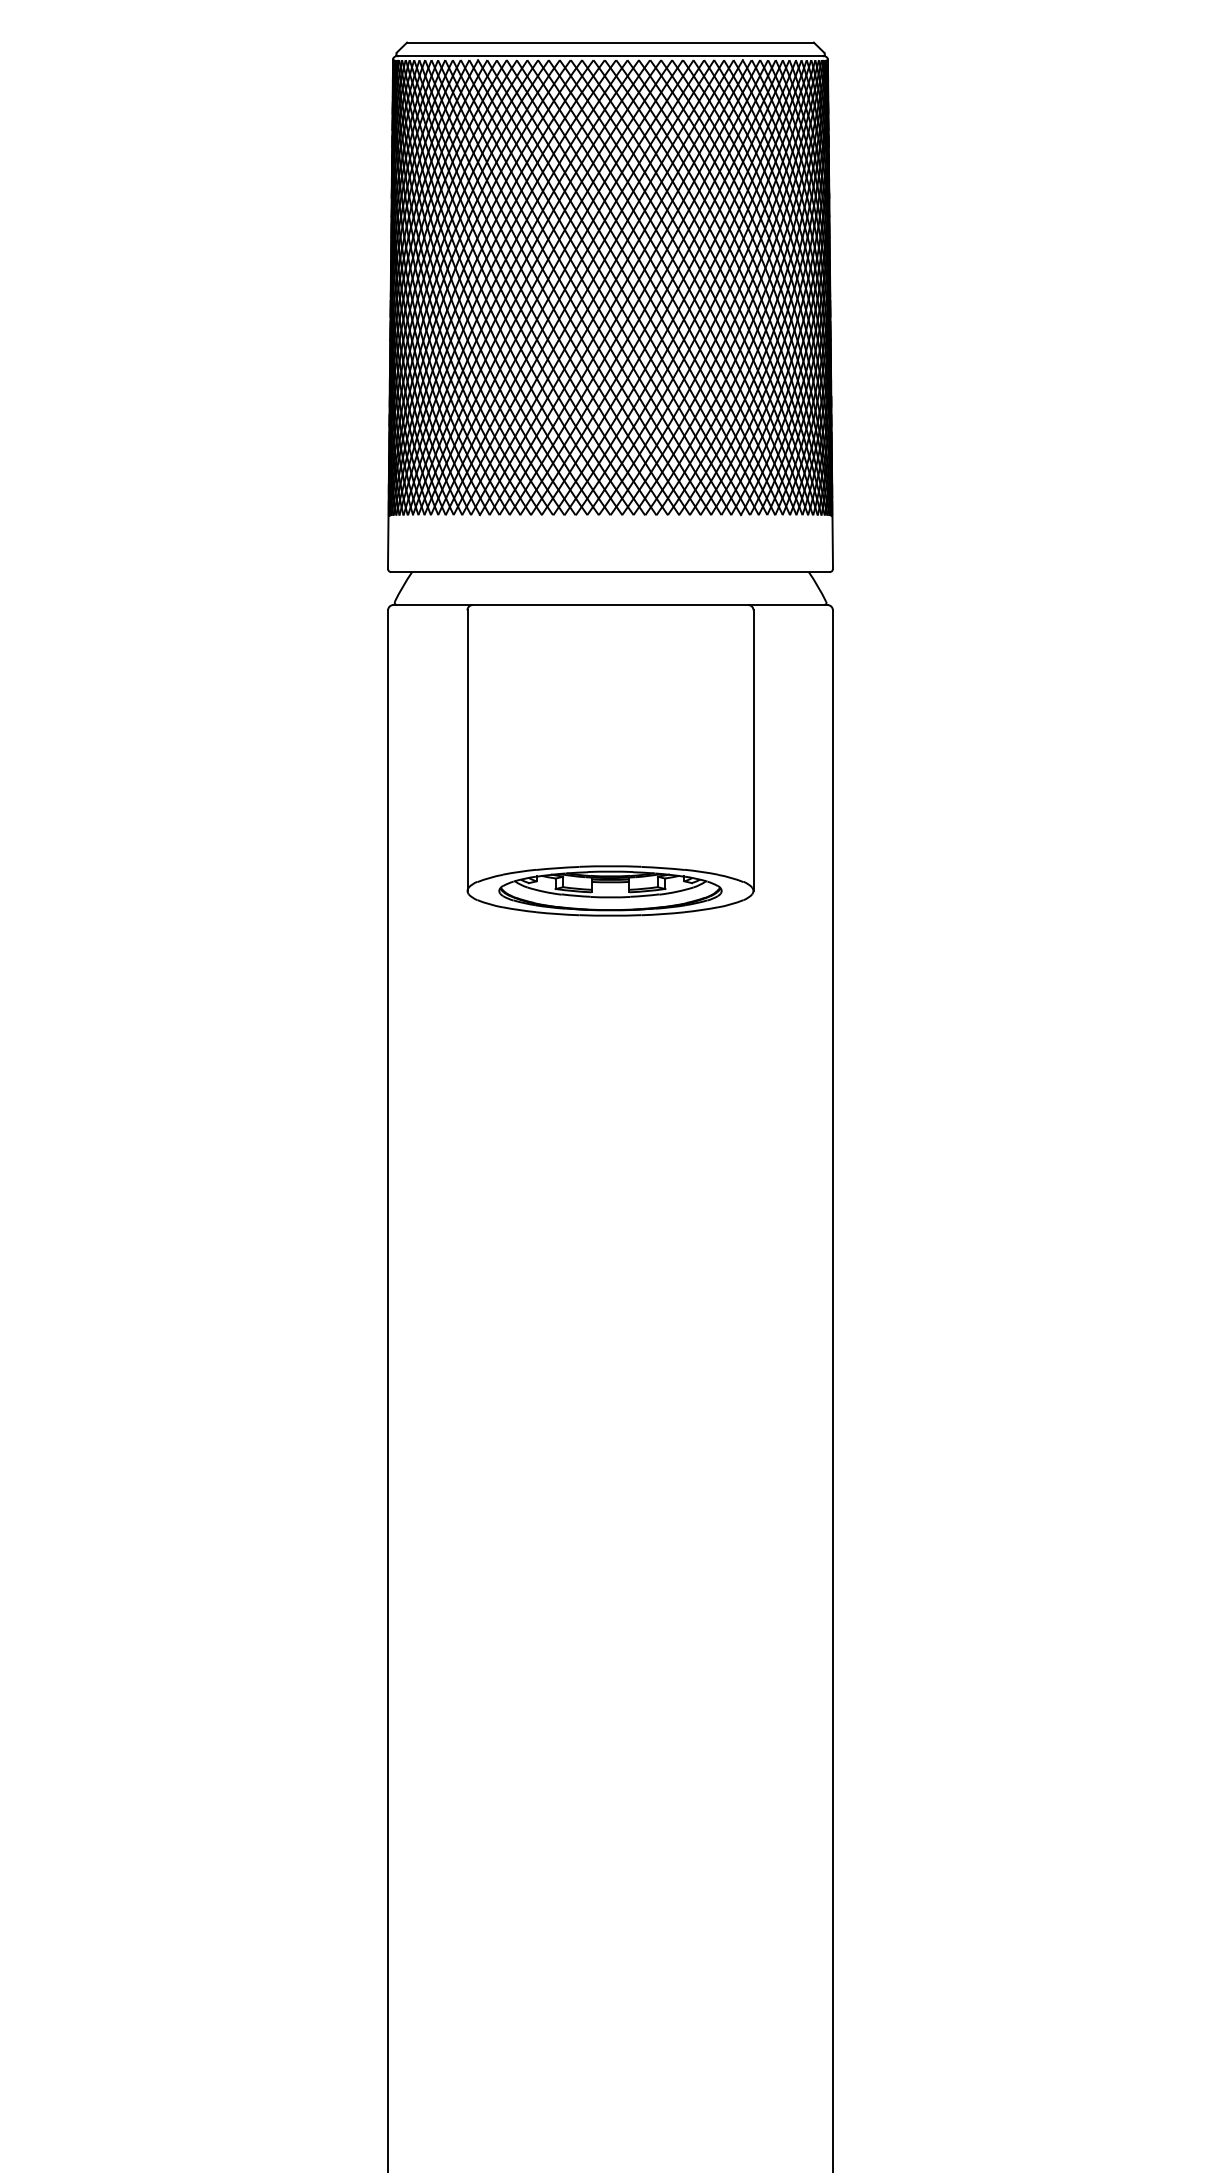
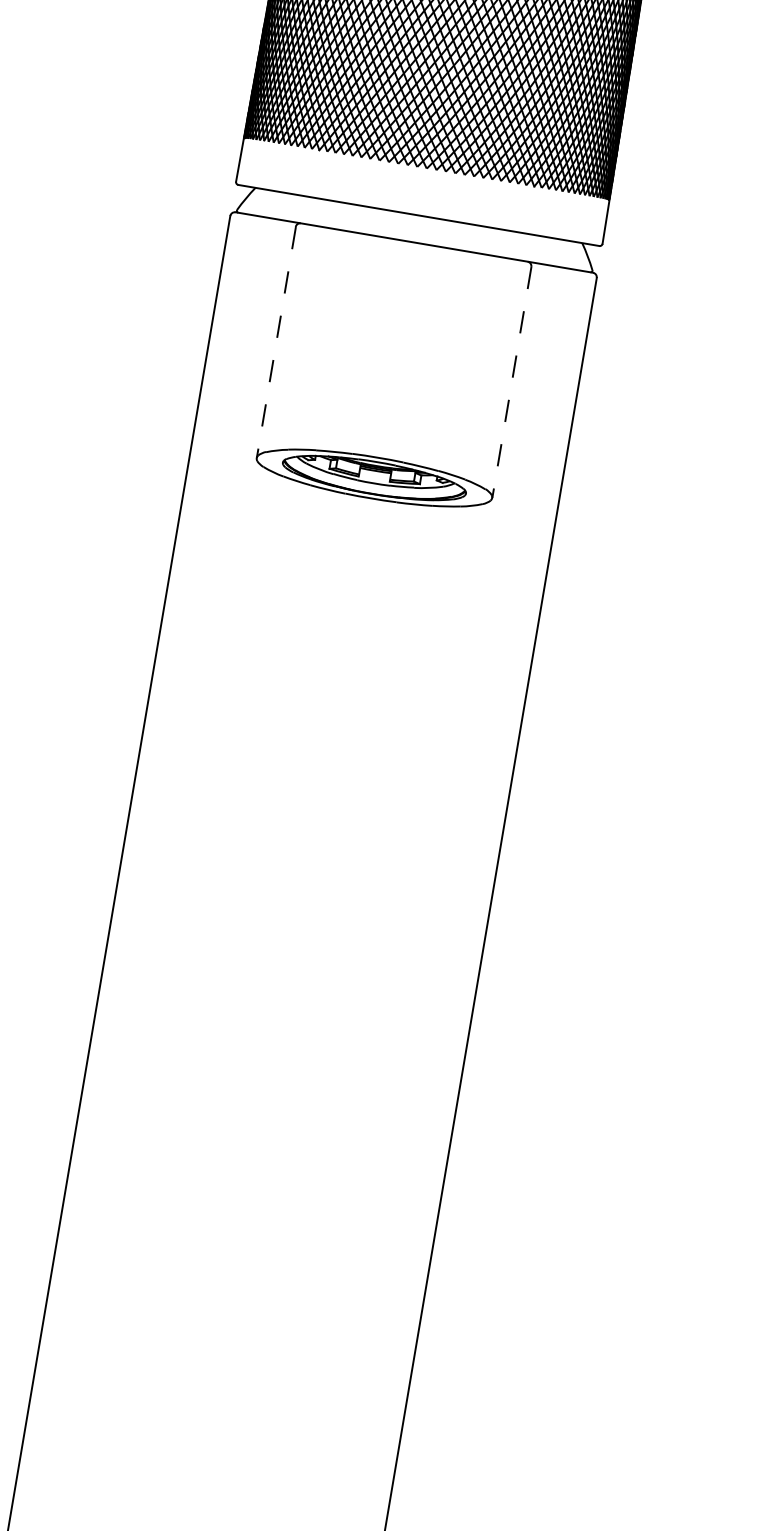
line: (467, 751) -> (276, 343), solid -> dashed
line: (753, 751) -> (511, 383), solid -> dashed

